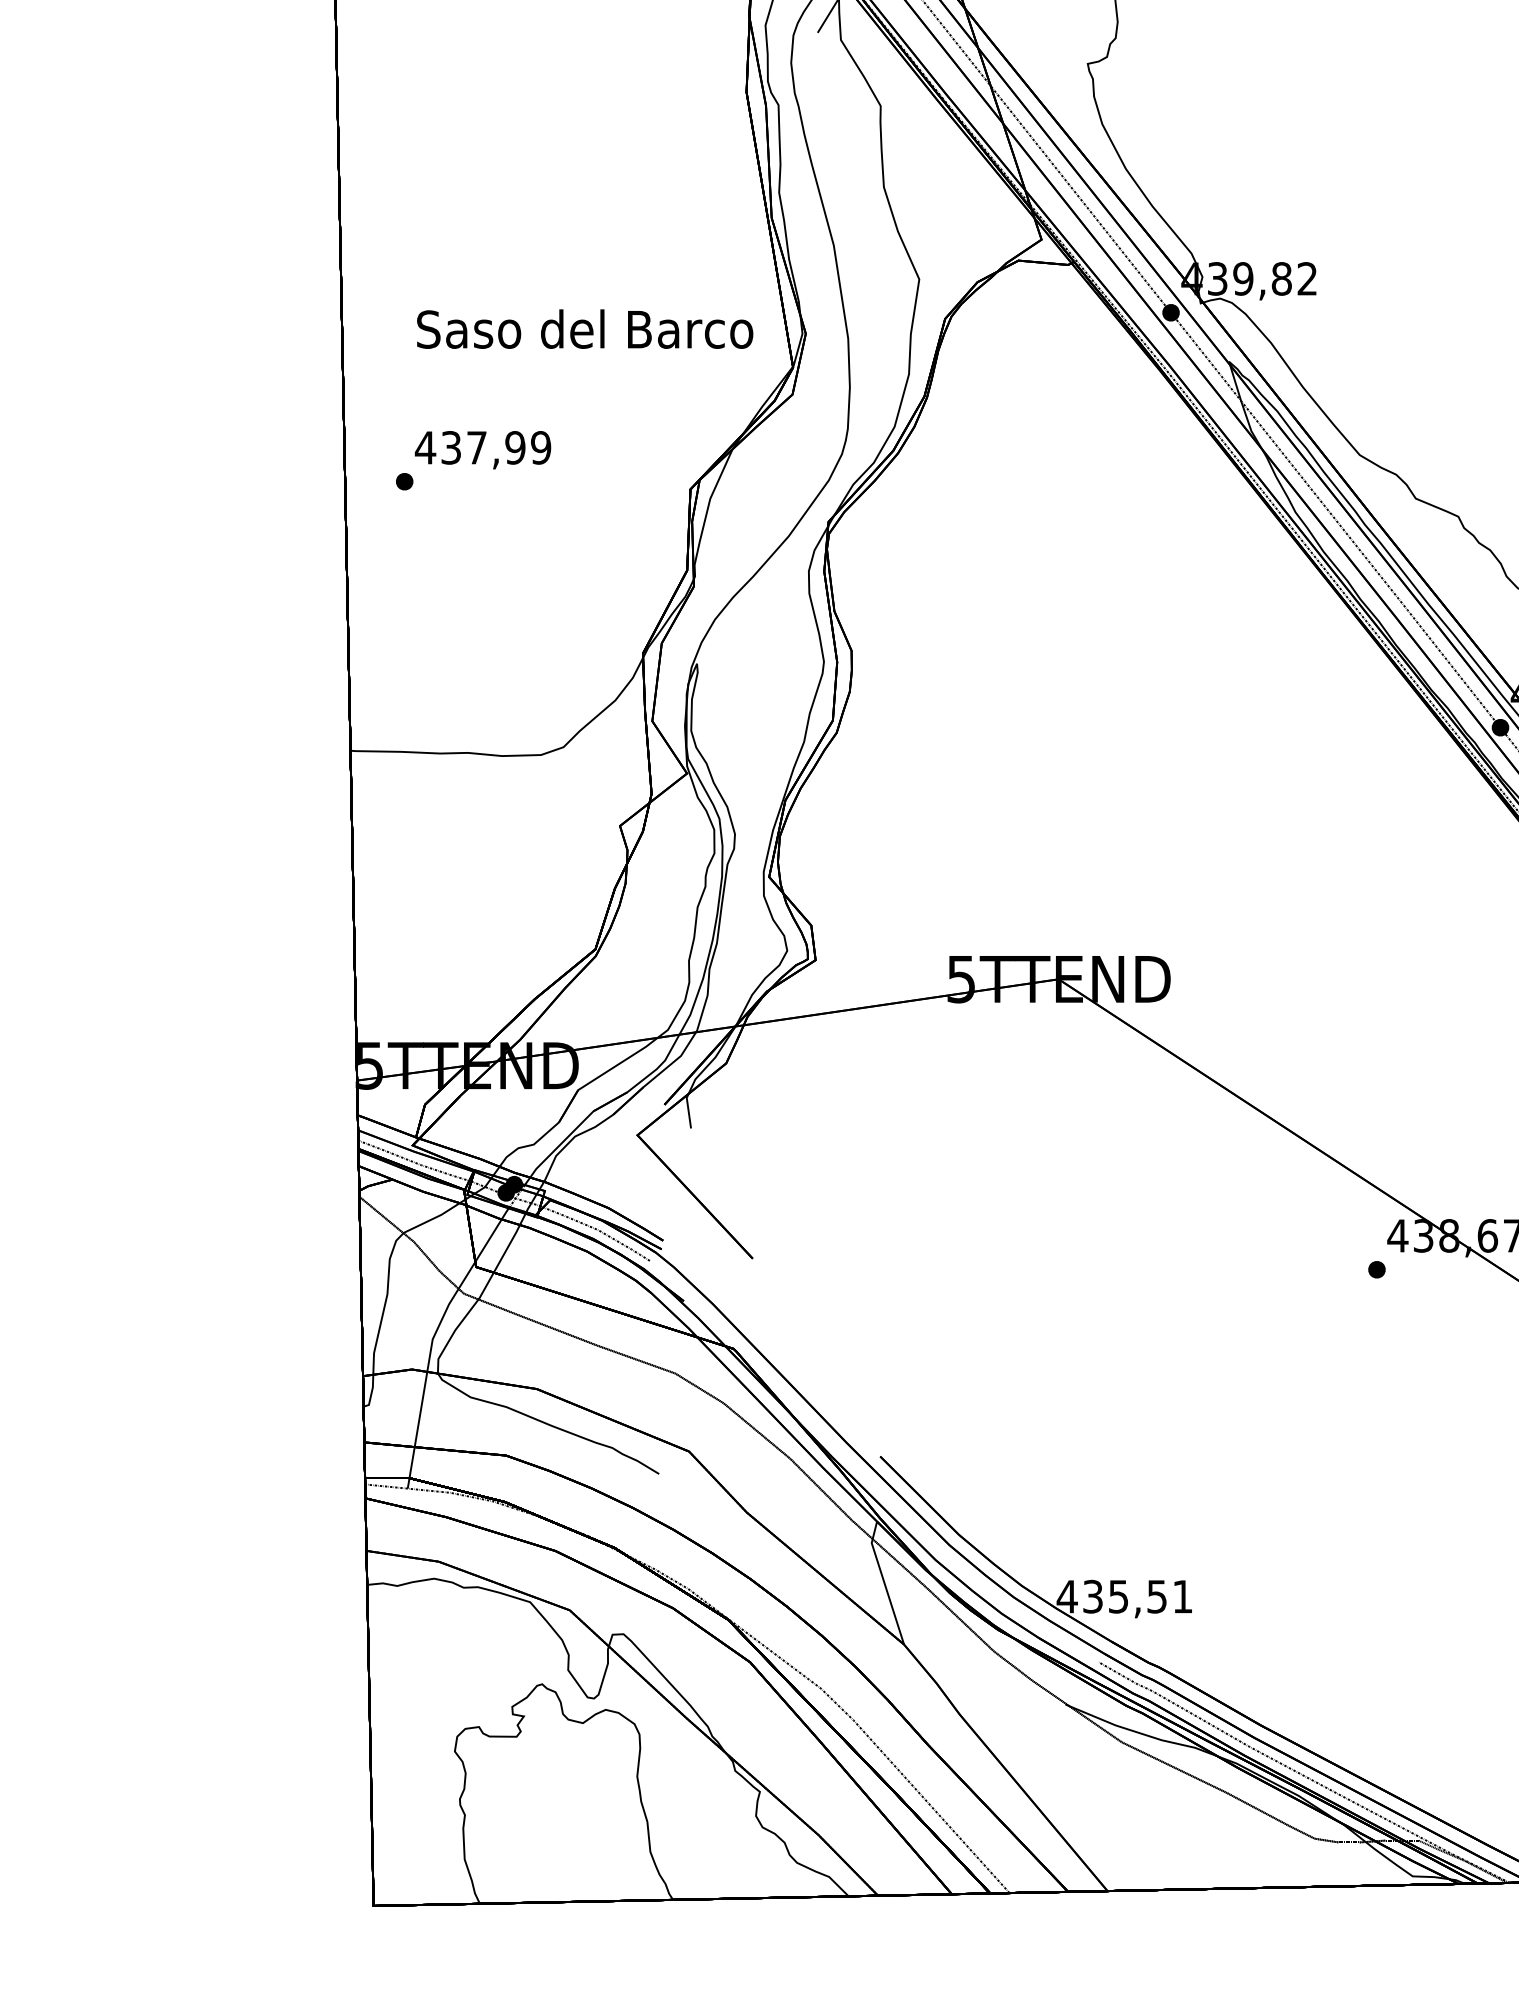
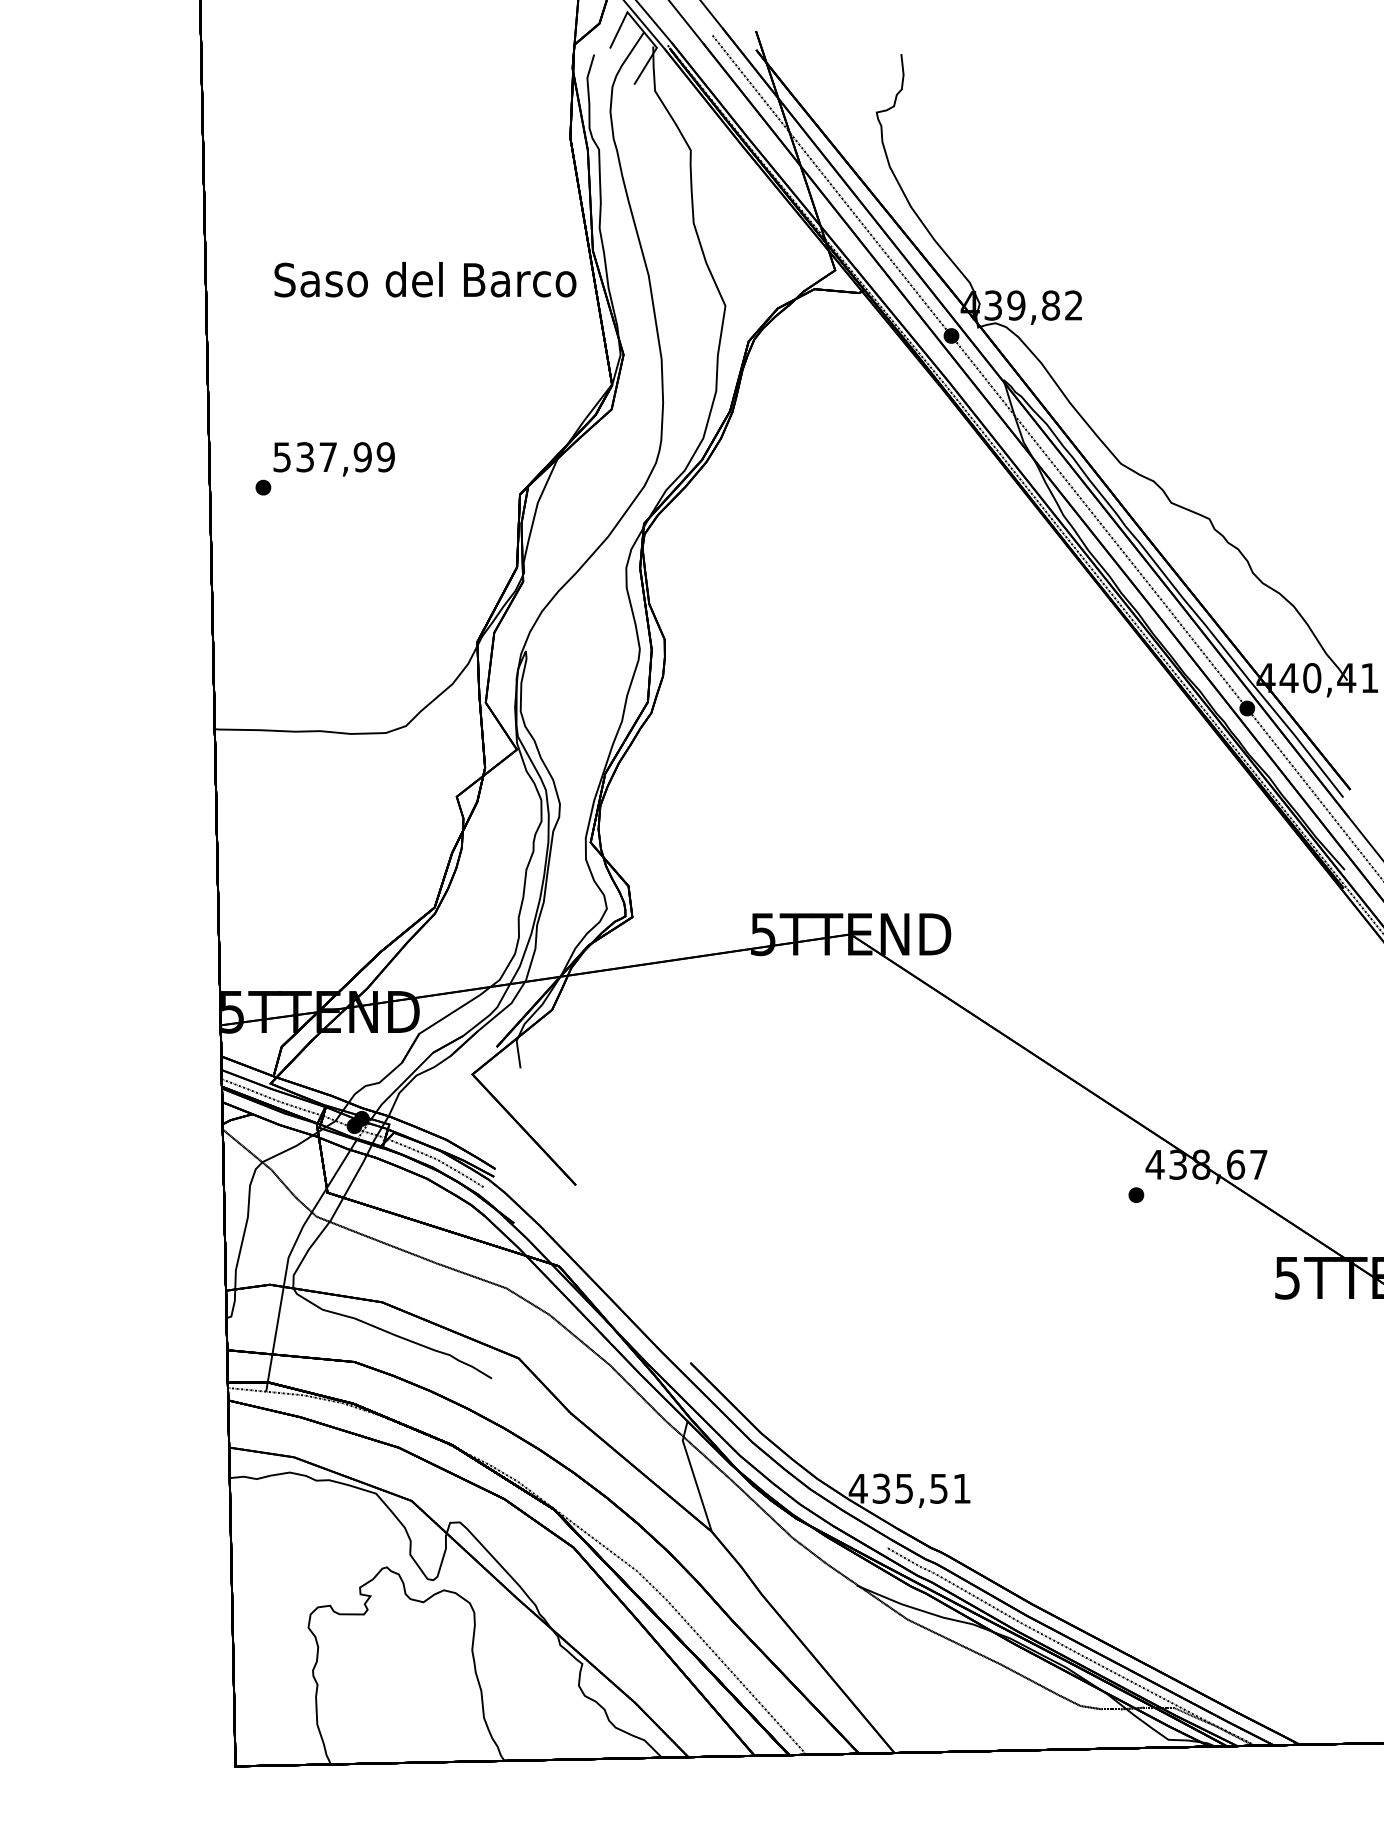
text: (585, 328) -> (425, 279), moved
text: (424, 448) -> (281, 457), 437,99 -> 537,99

